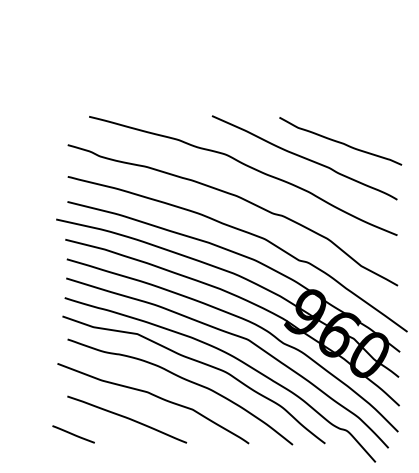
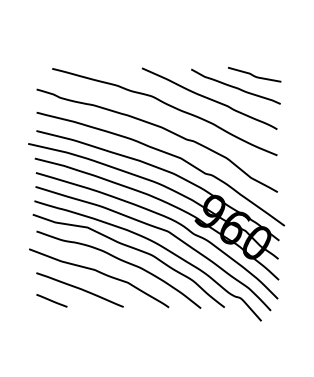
curve: (364, 124) -> (253, 74), added
line: (73, 434) -> (51, 300), moved

